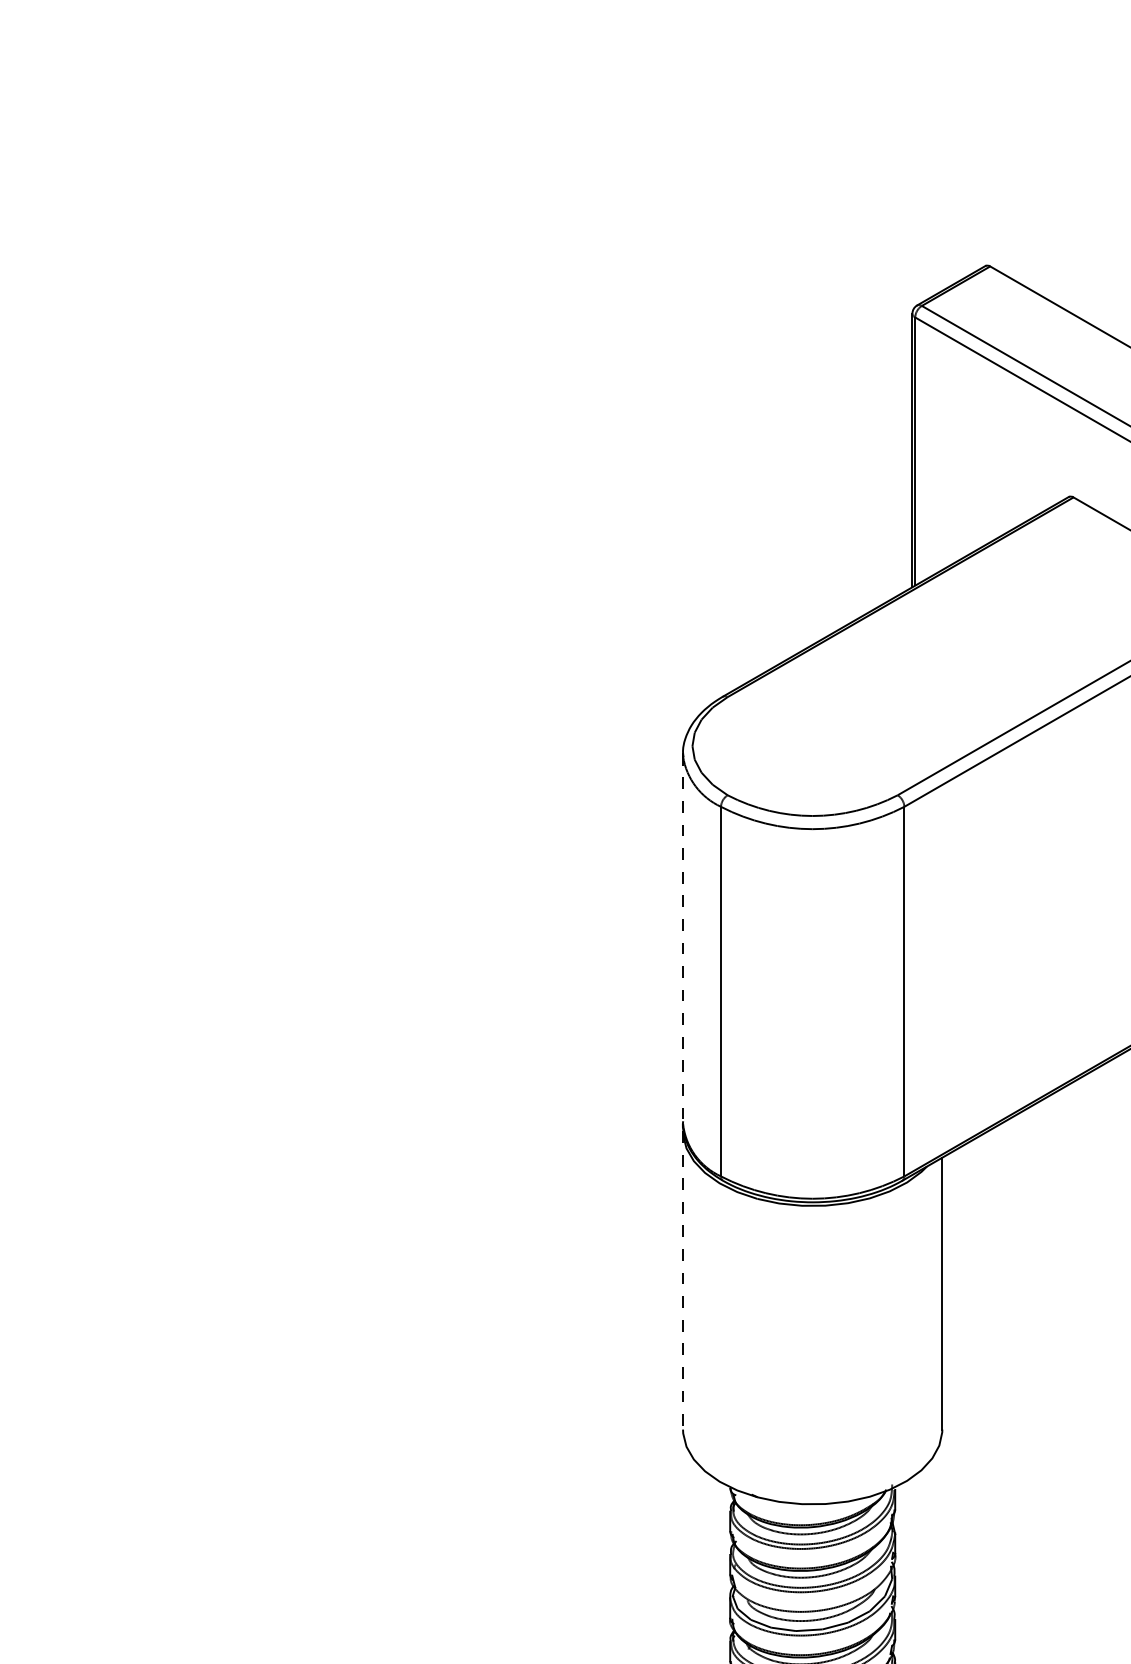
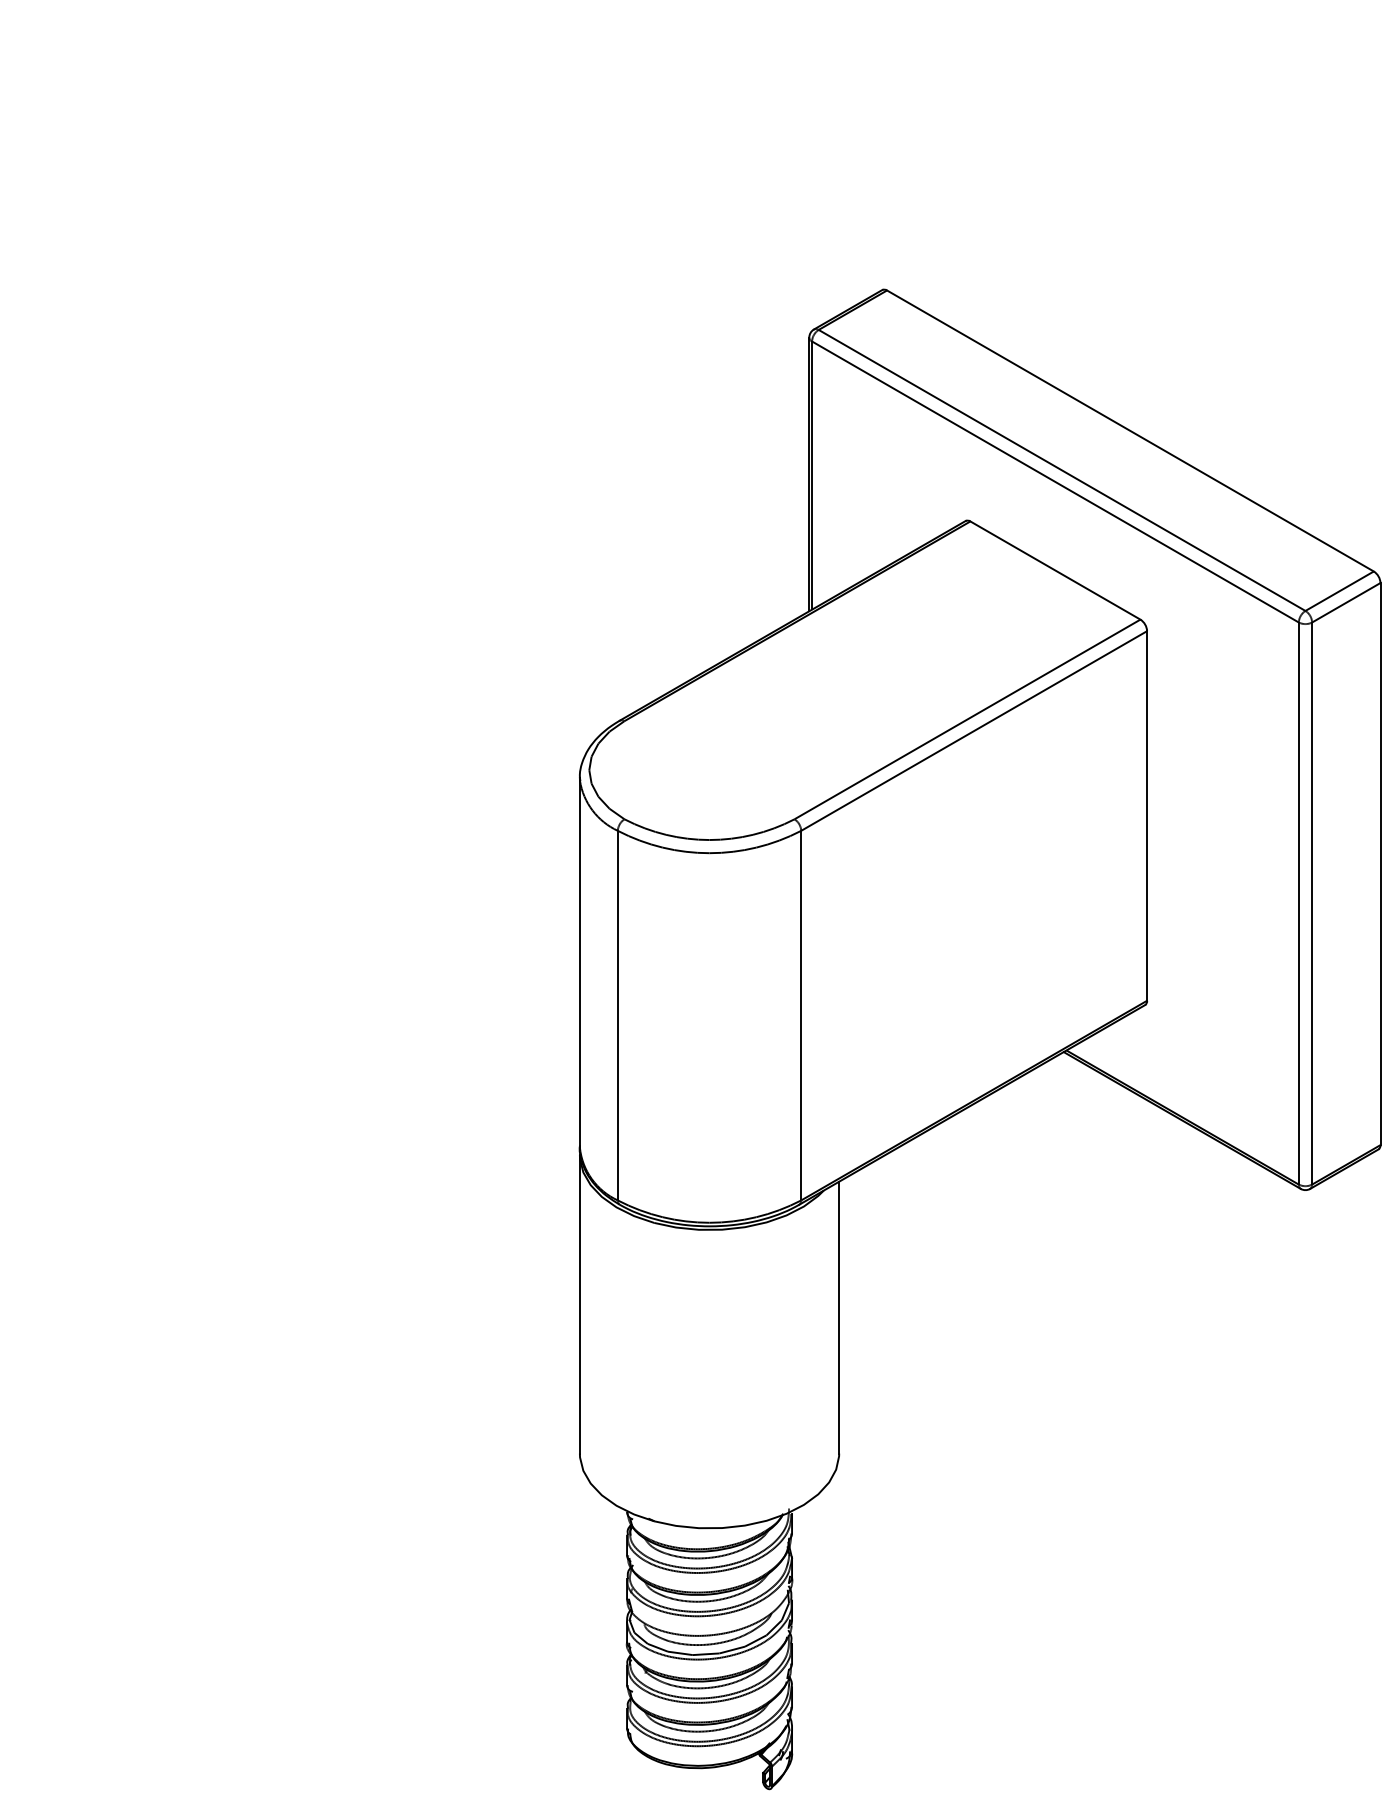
line: (682, 938) -> (579, 962), dashed -> solid
line: (682, 1280) -> (579, 1304), dashed -> solid

